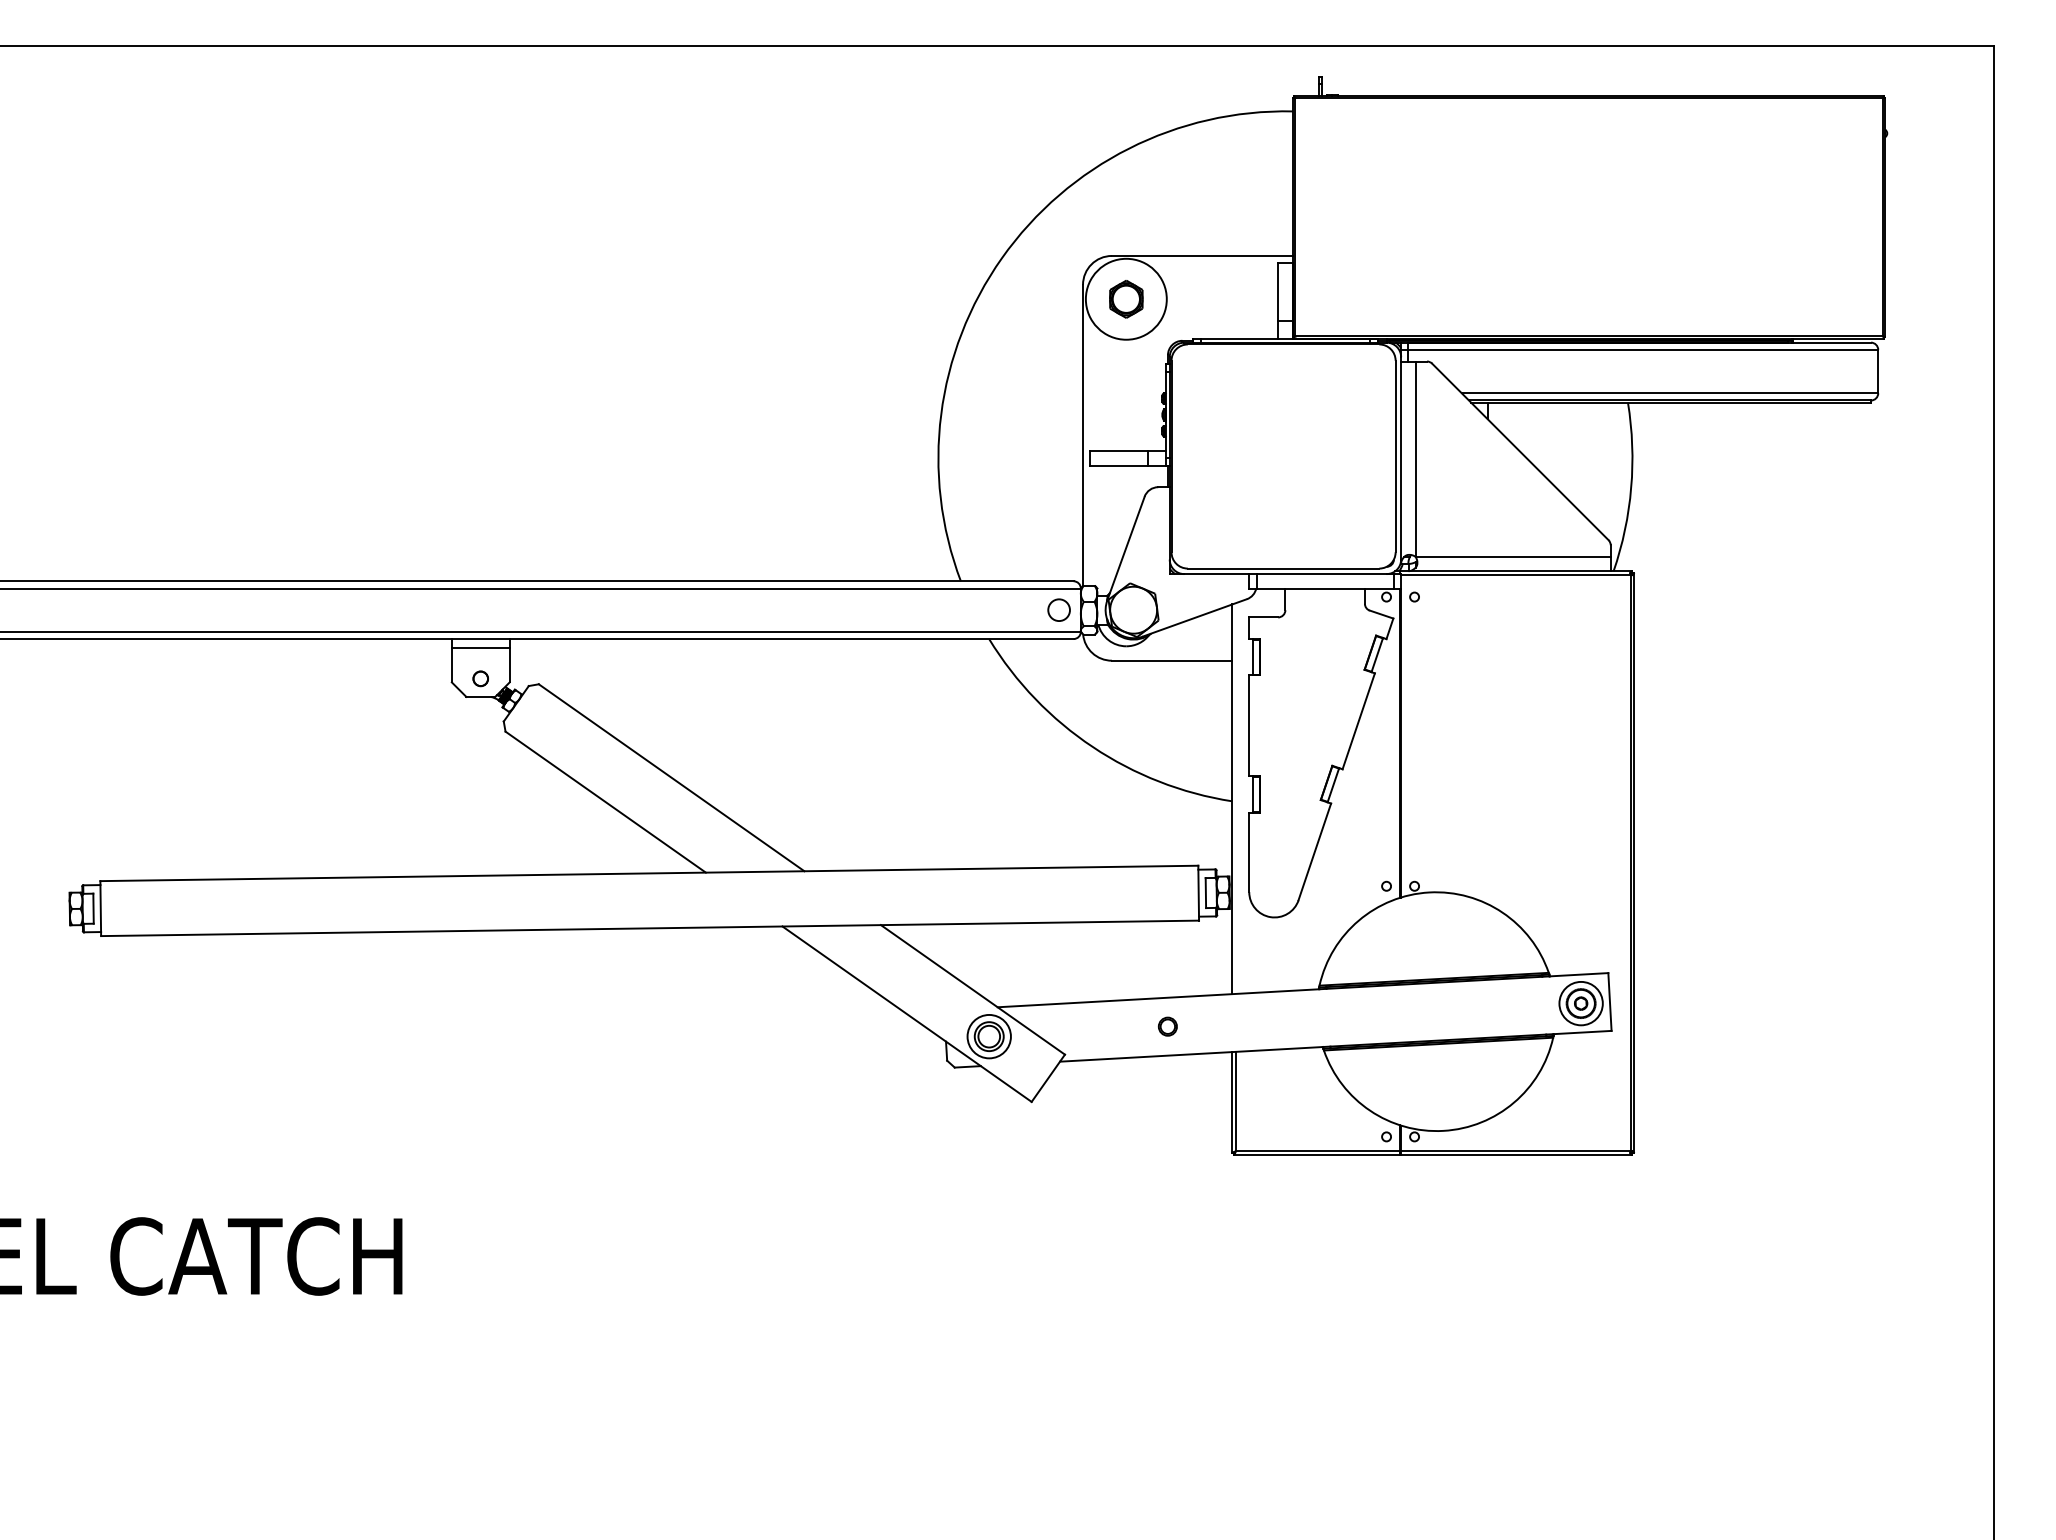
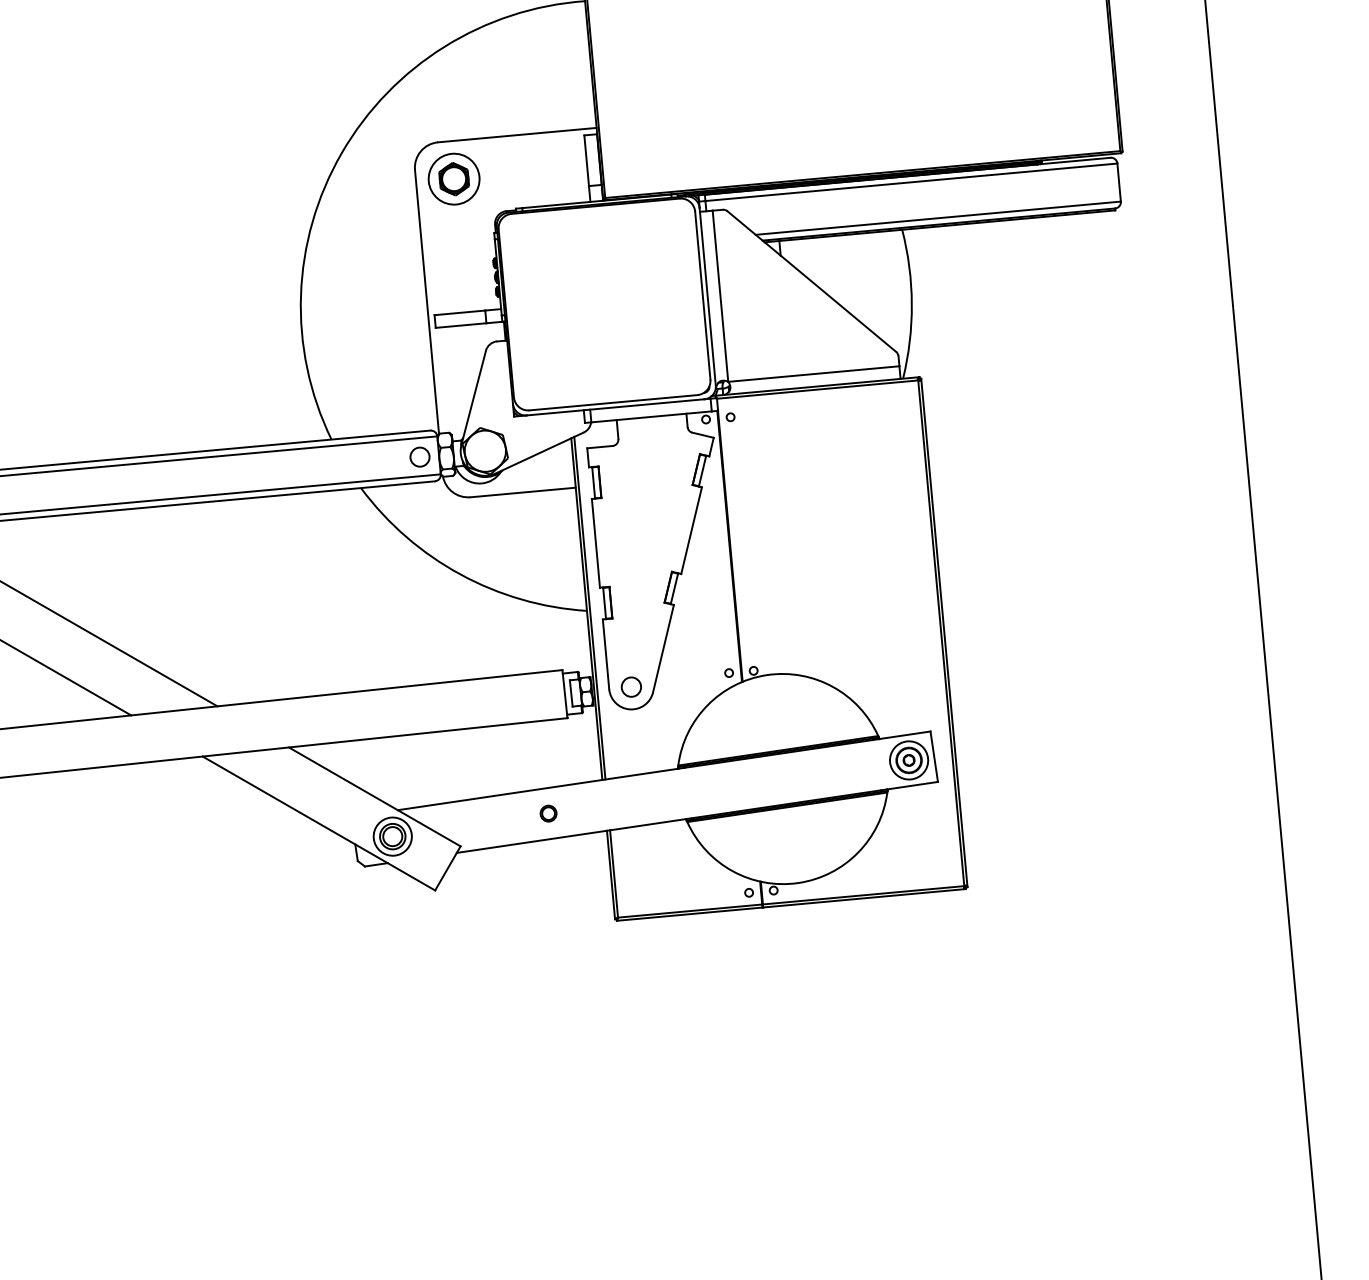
circle: (1126, 299) -> (454, 179), size x0.71
line: (1235, 798) -> (589, 608), added
circle: (1274, 891) -> (631, 686), added

